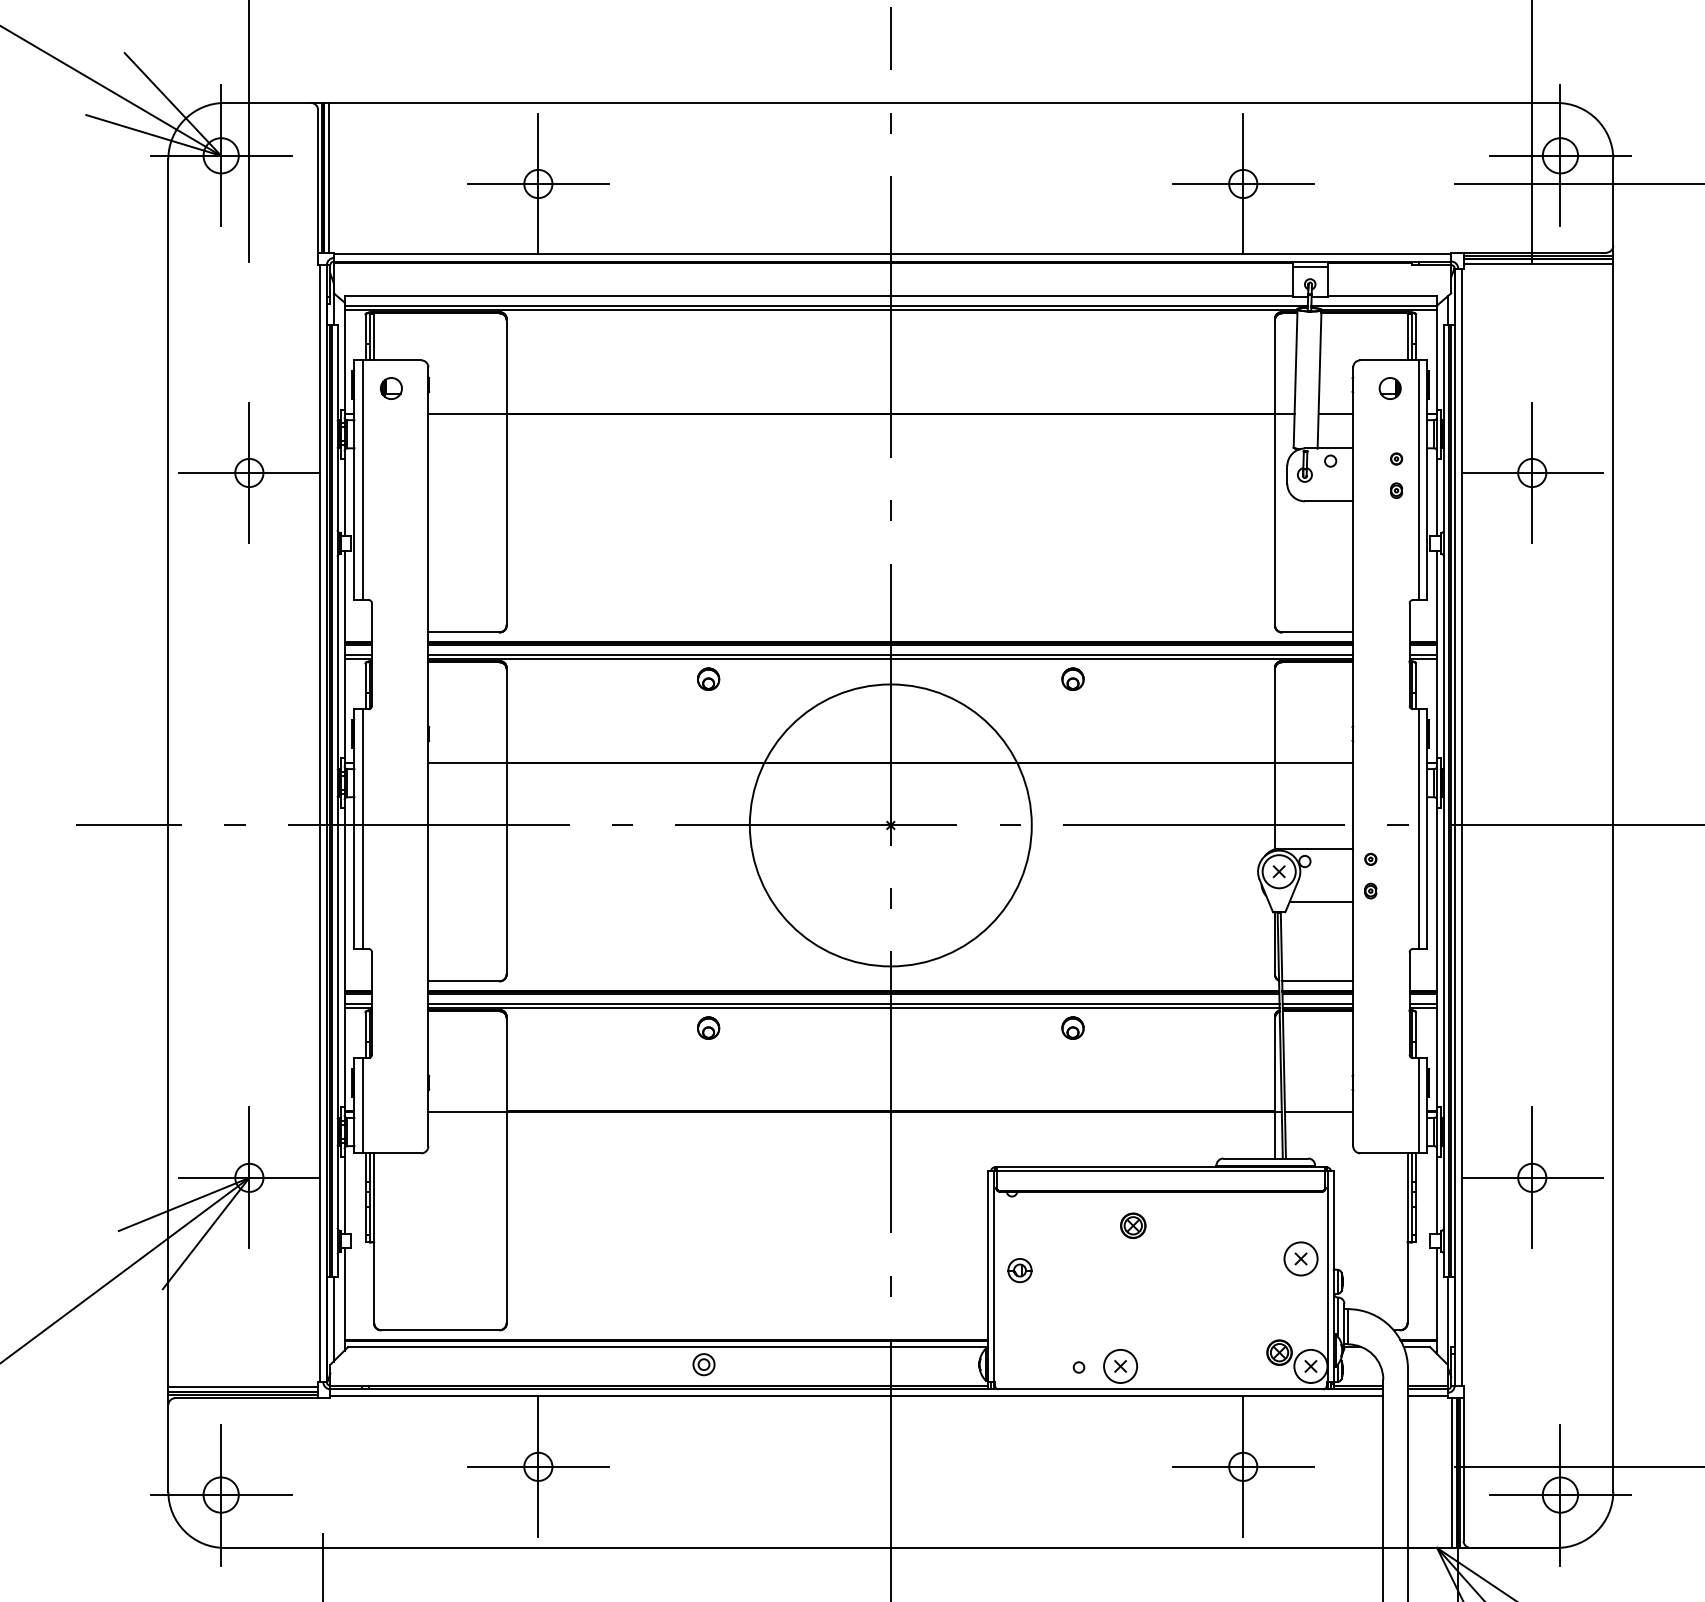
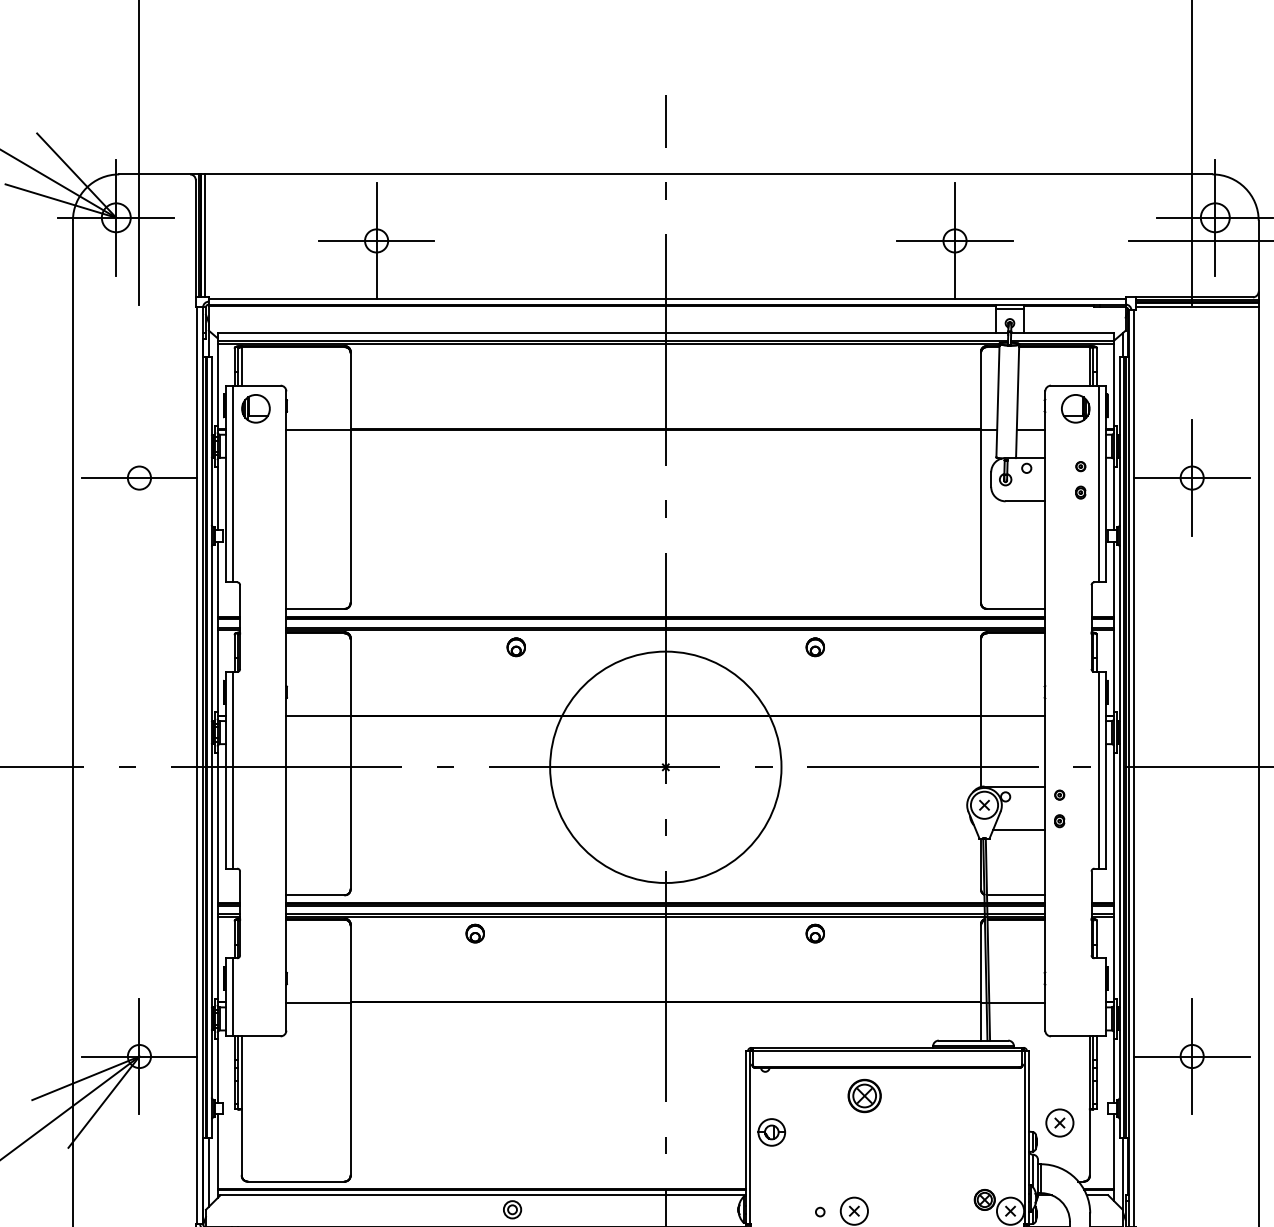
part: (391, 388) -> (256, 408), size x1.6
part: (1389, 388) -> (1075, 408), size x1.6
line: (249, 472) -> (139, 477), removed
part: (708, 1027) -> (475, 933), moved
line: (1418, 1105) -> (1098, 997), removed
part: (1133, 1225) -> (864, 1095), size x1.6
part: (1300, 1258) -> (1059, 1122), moved
part: (1019, 1270) -> (771, 1132), size x1.4

